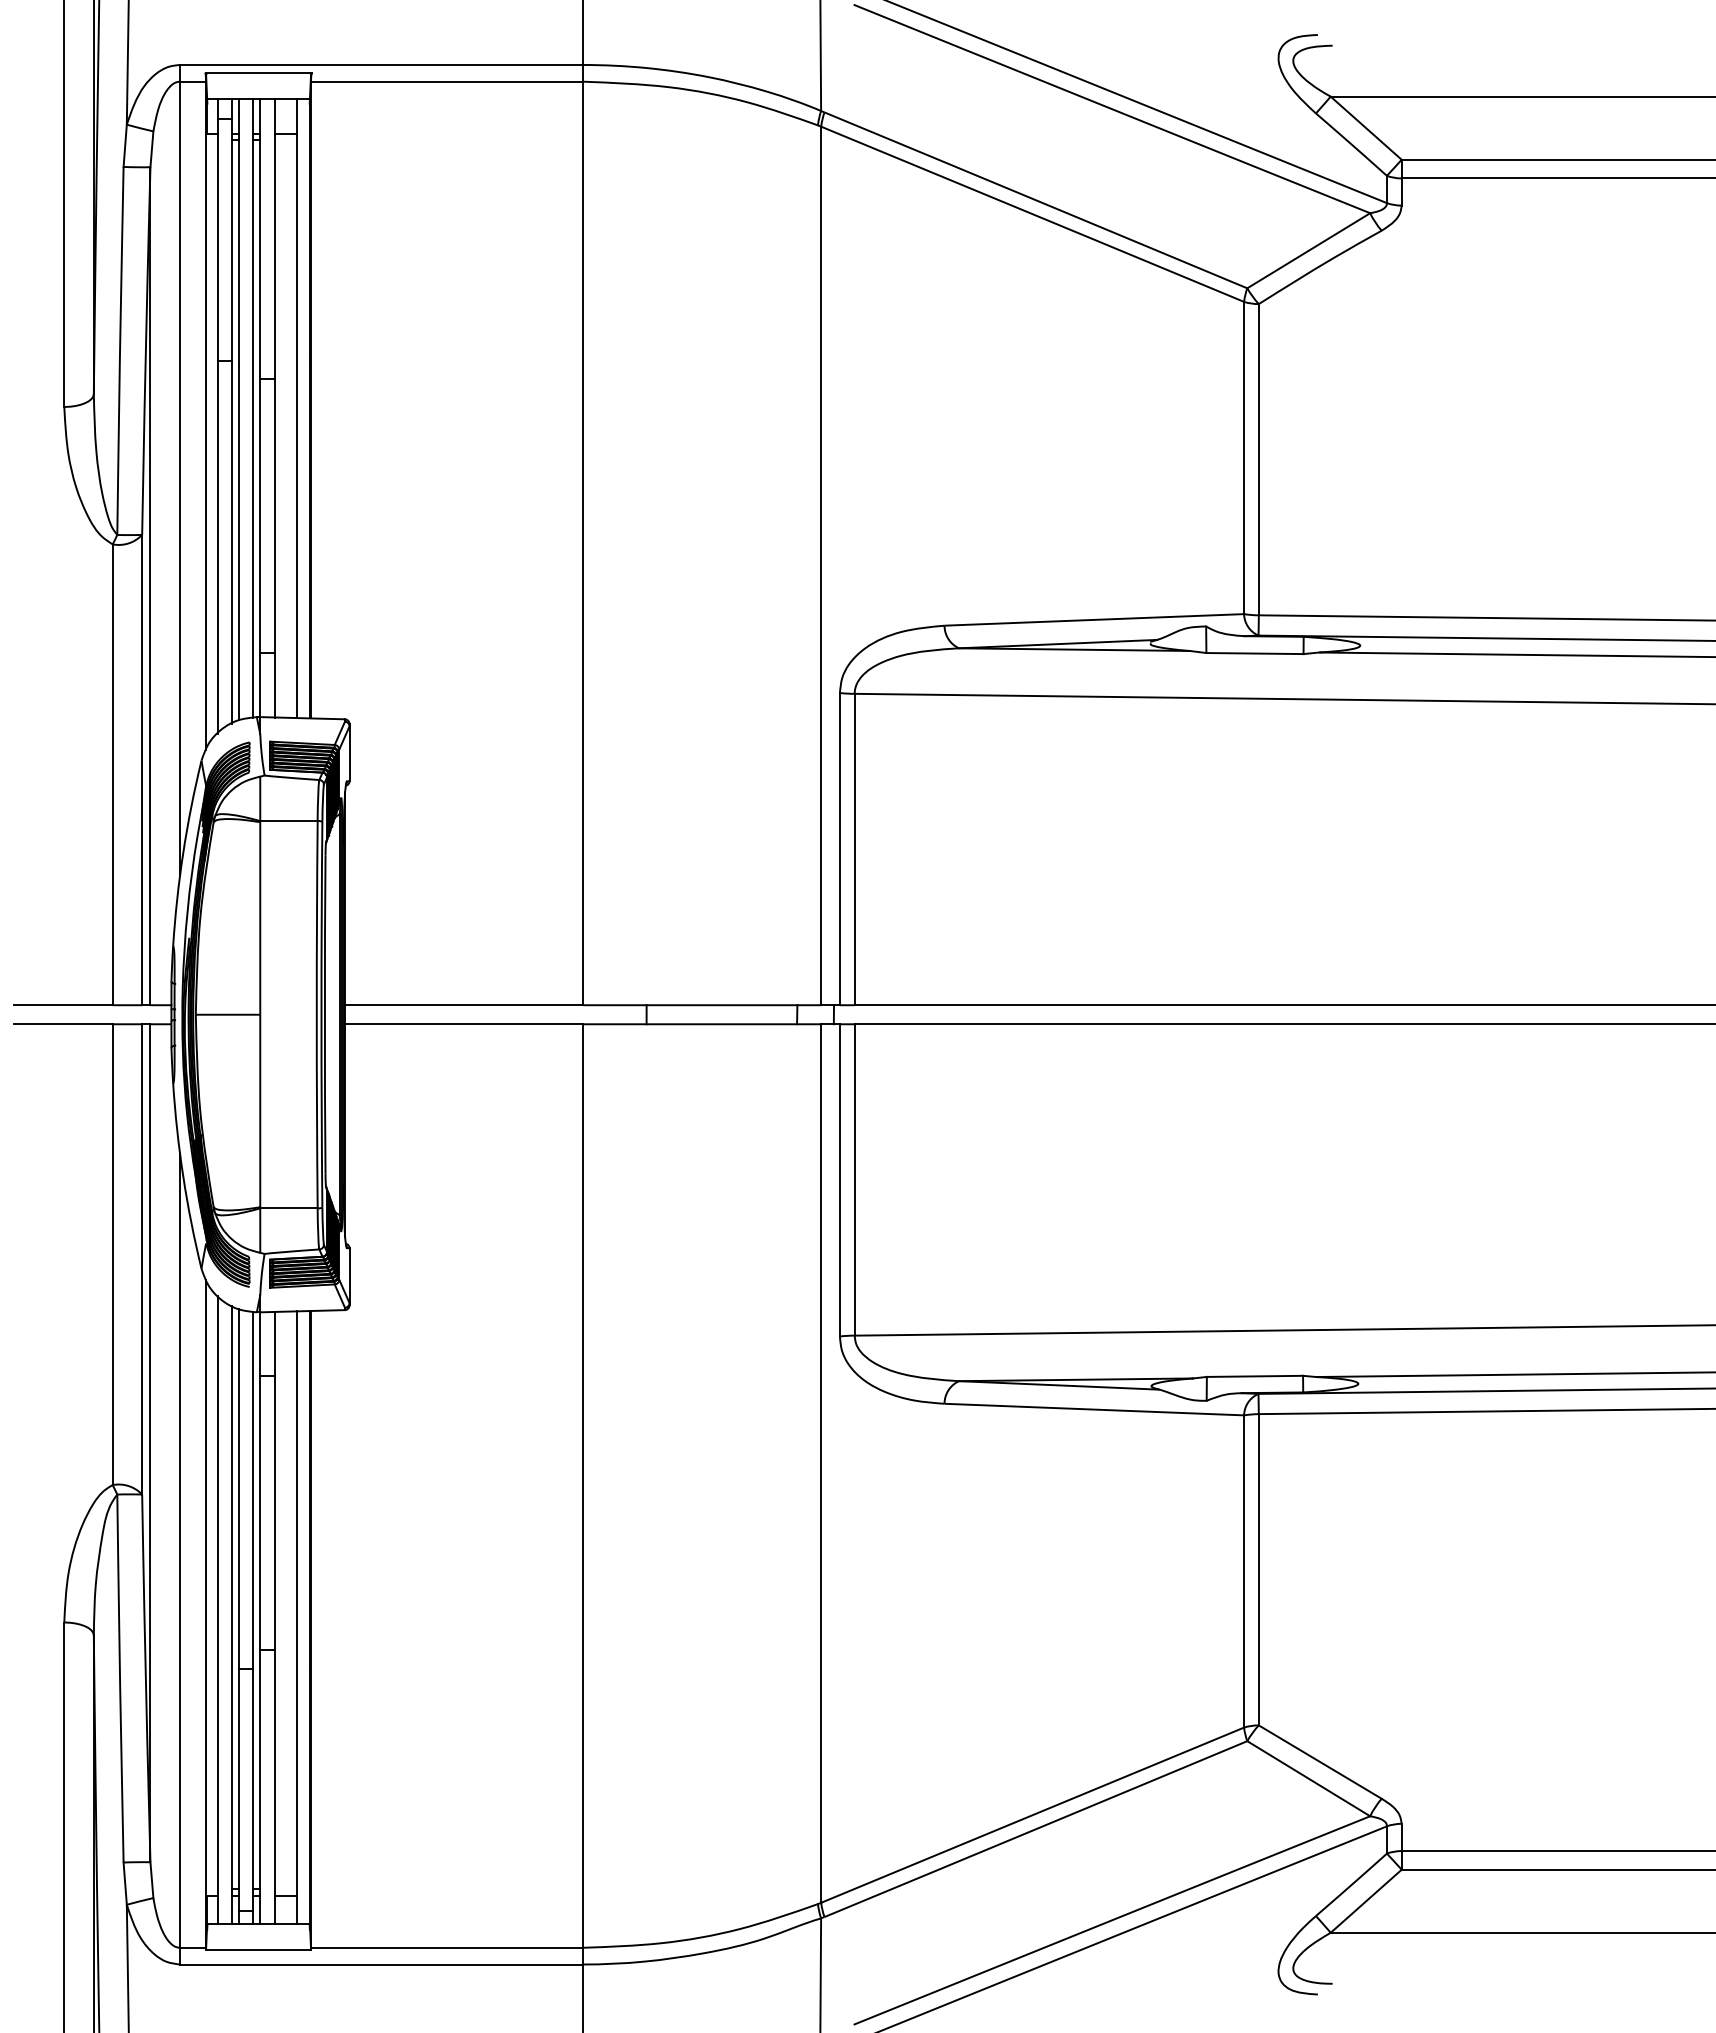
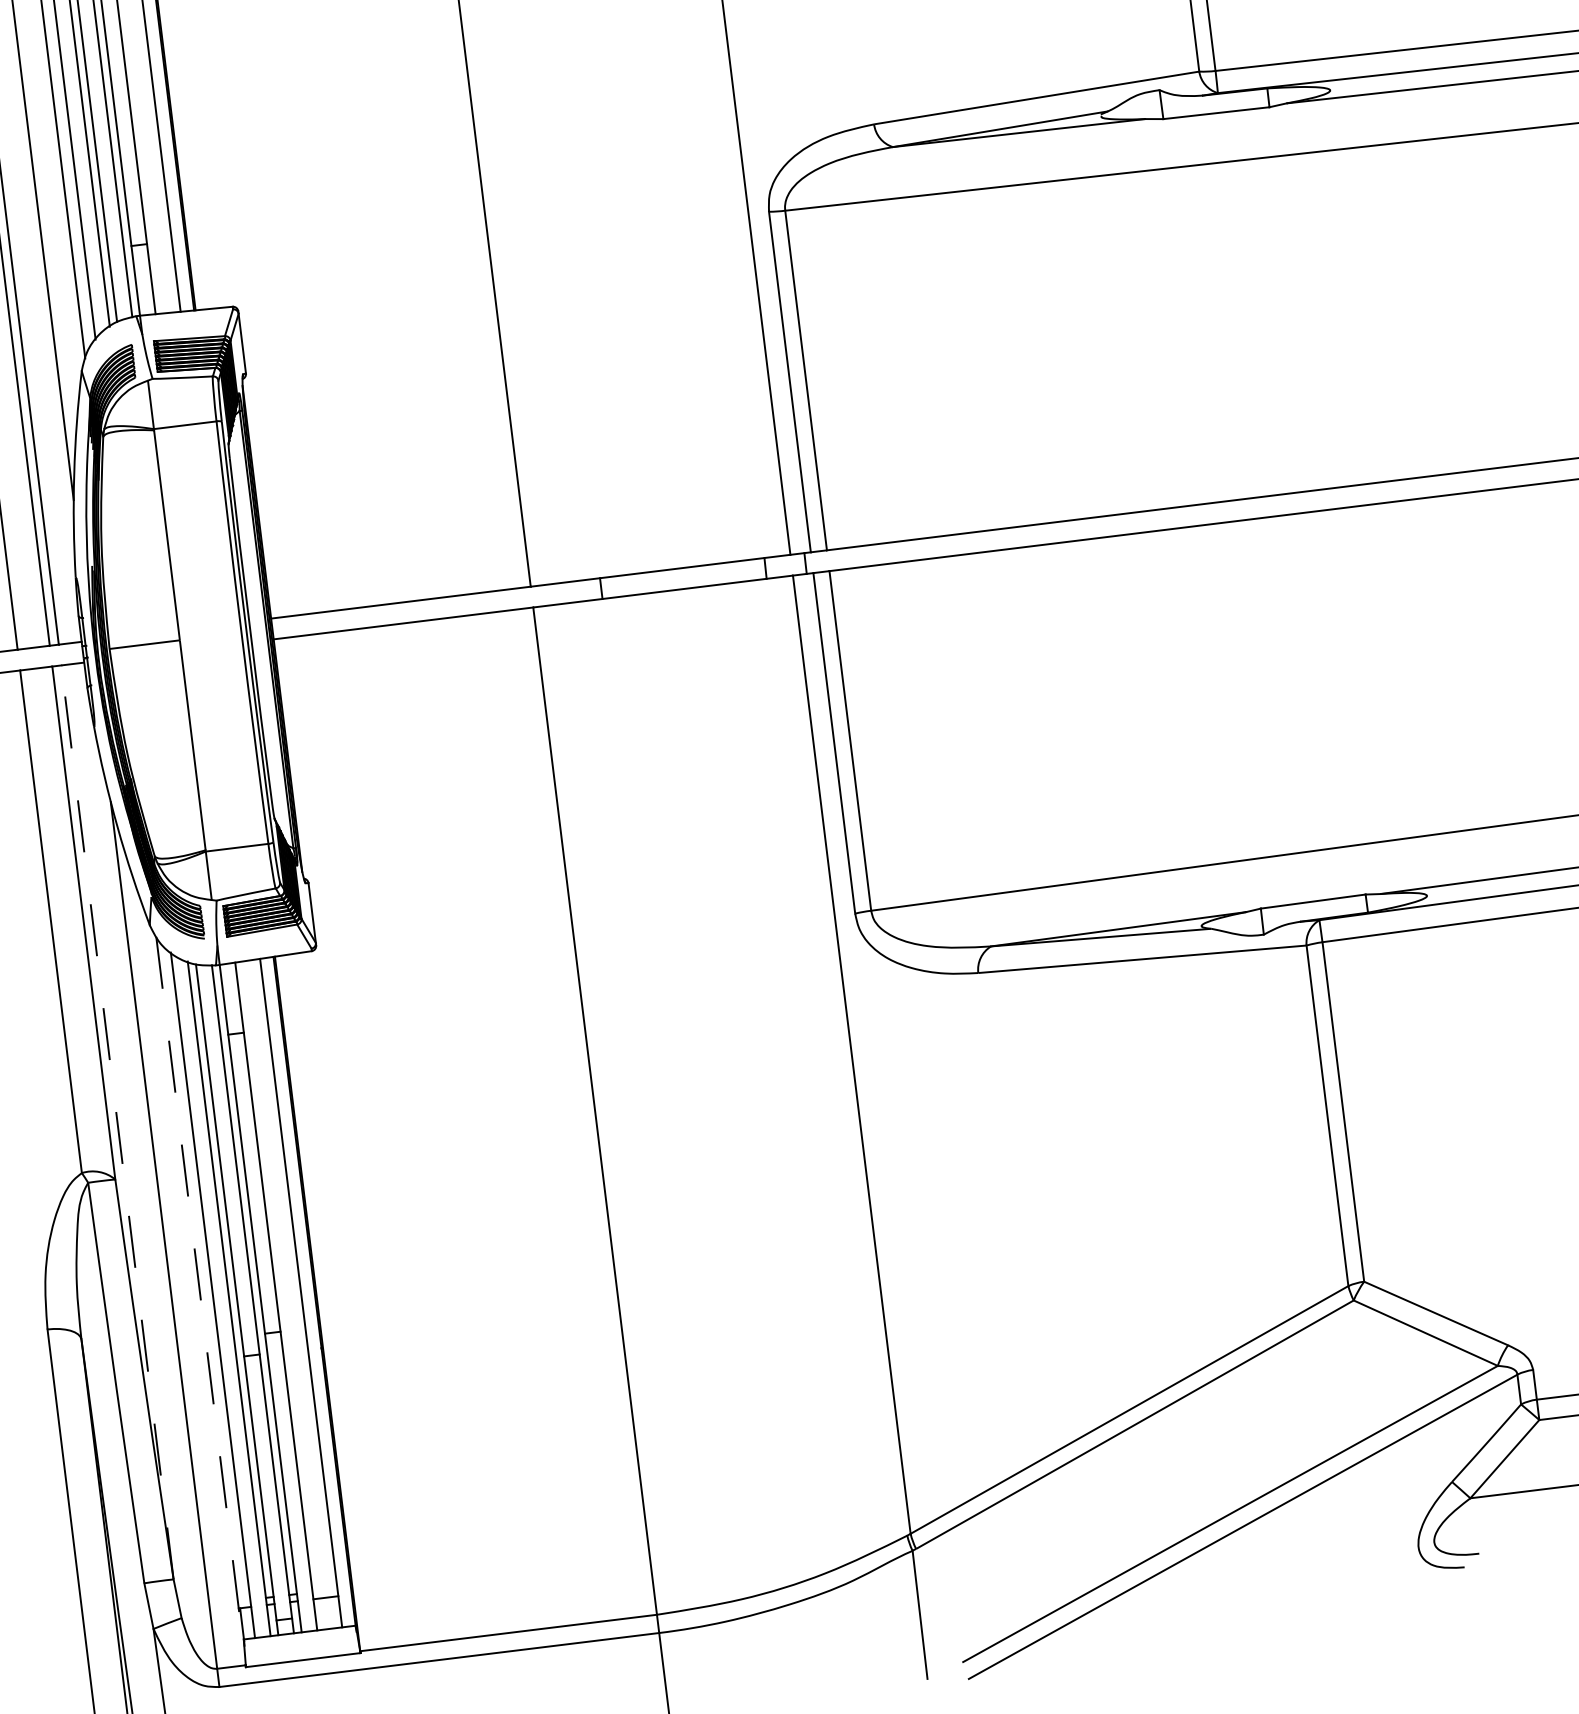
line: (150, 1443) -> (117, 1122), solid -> dashed
line: (206, 1614) -> (201, 1301), solid -> dashed

